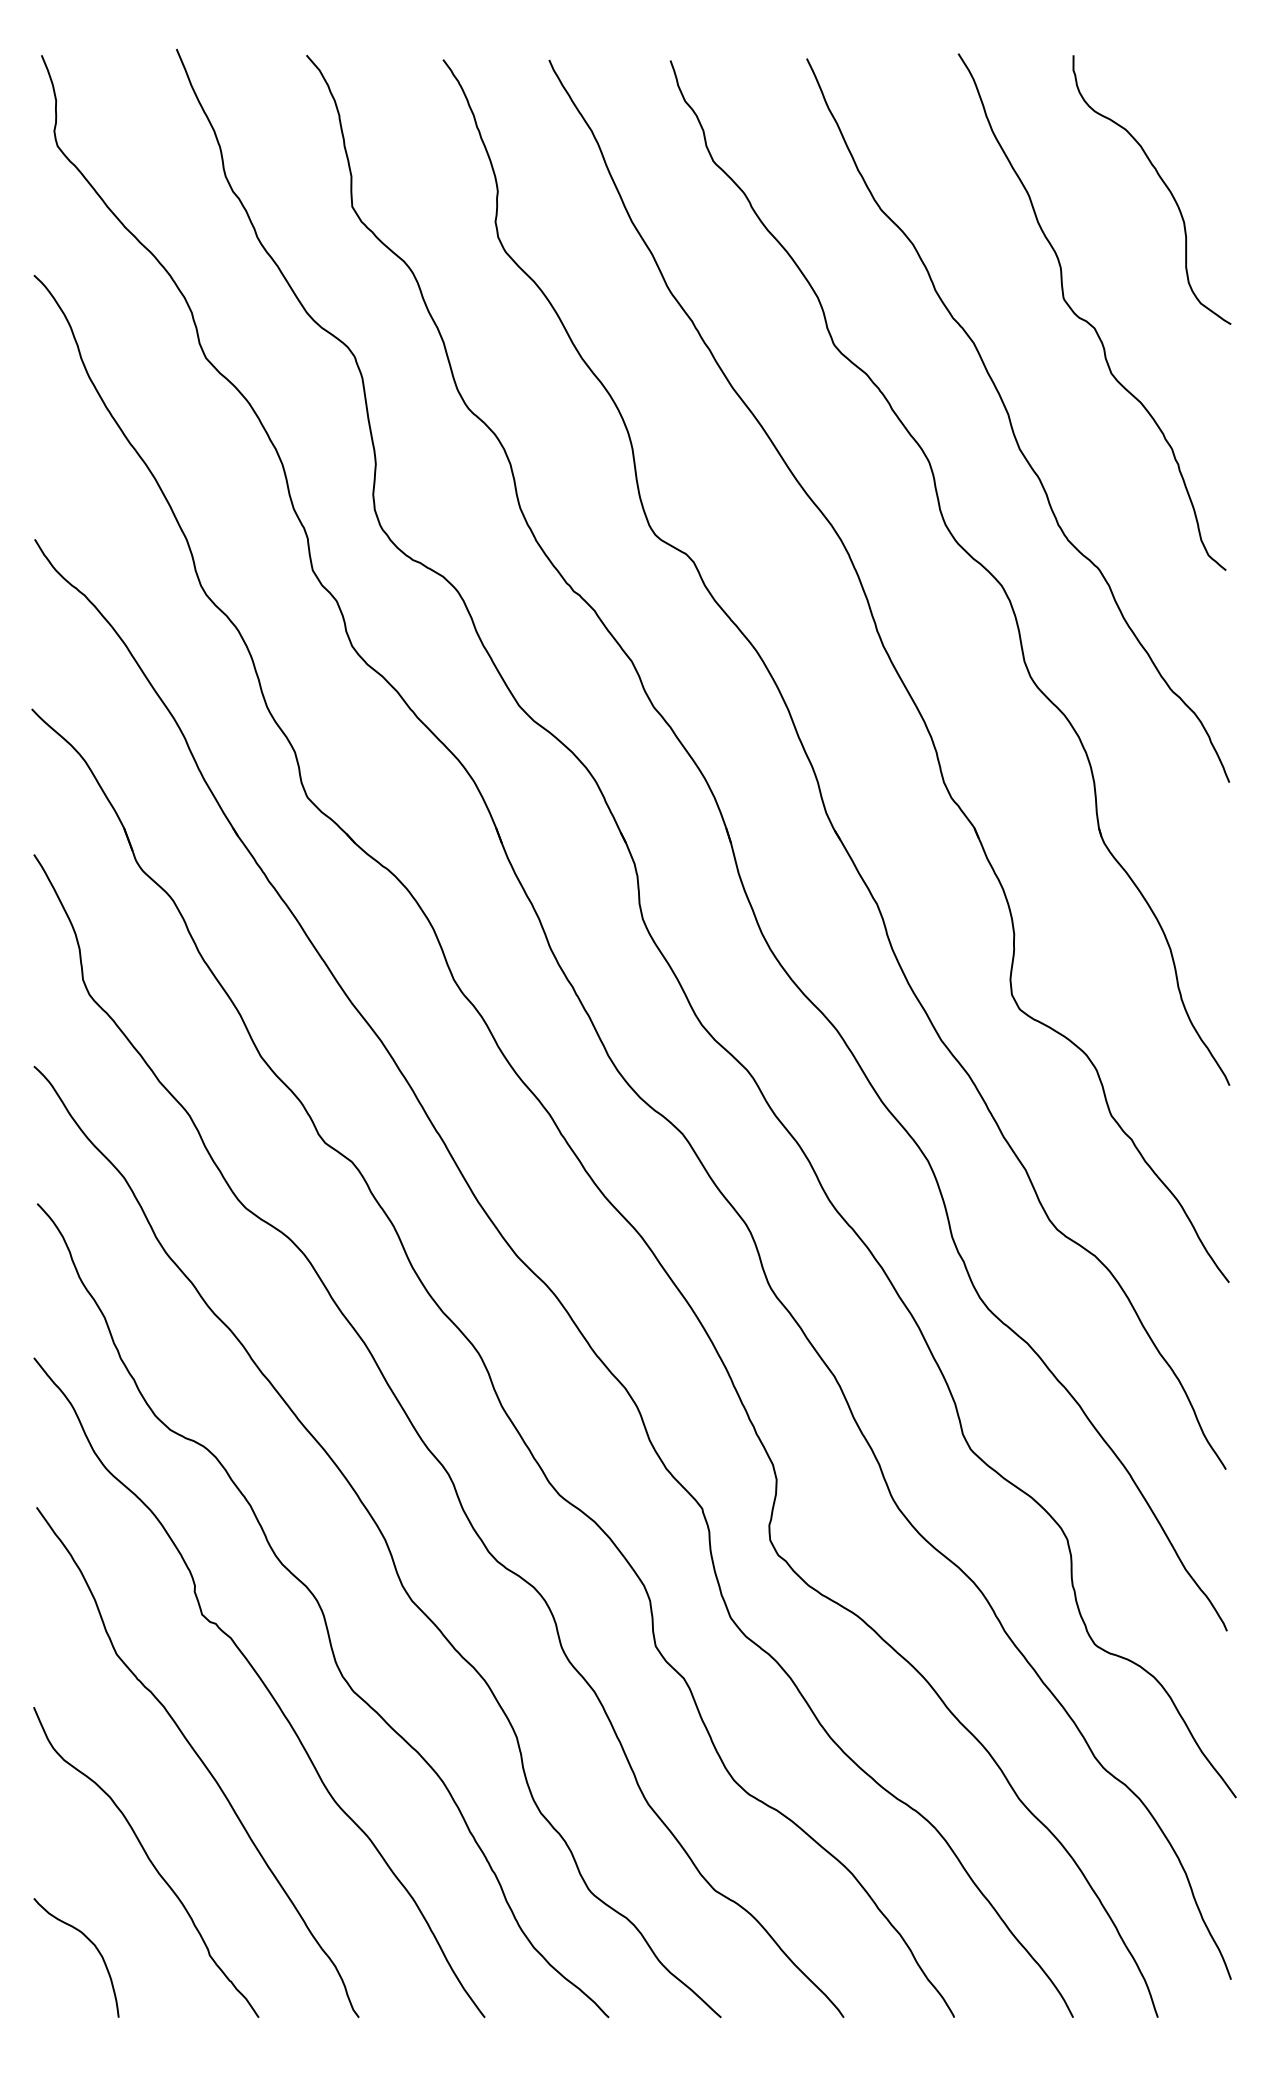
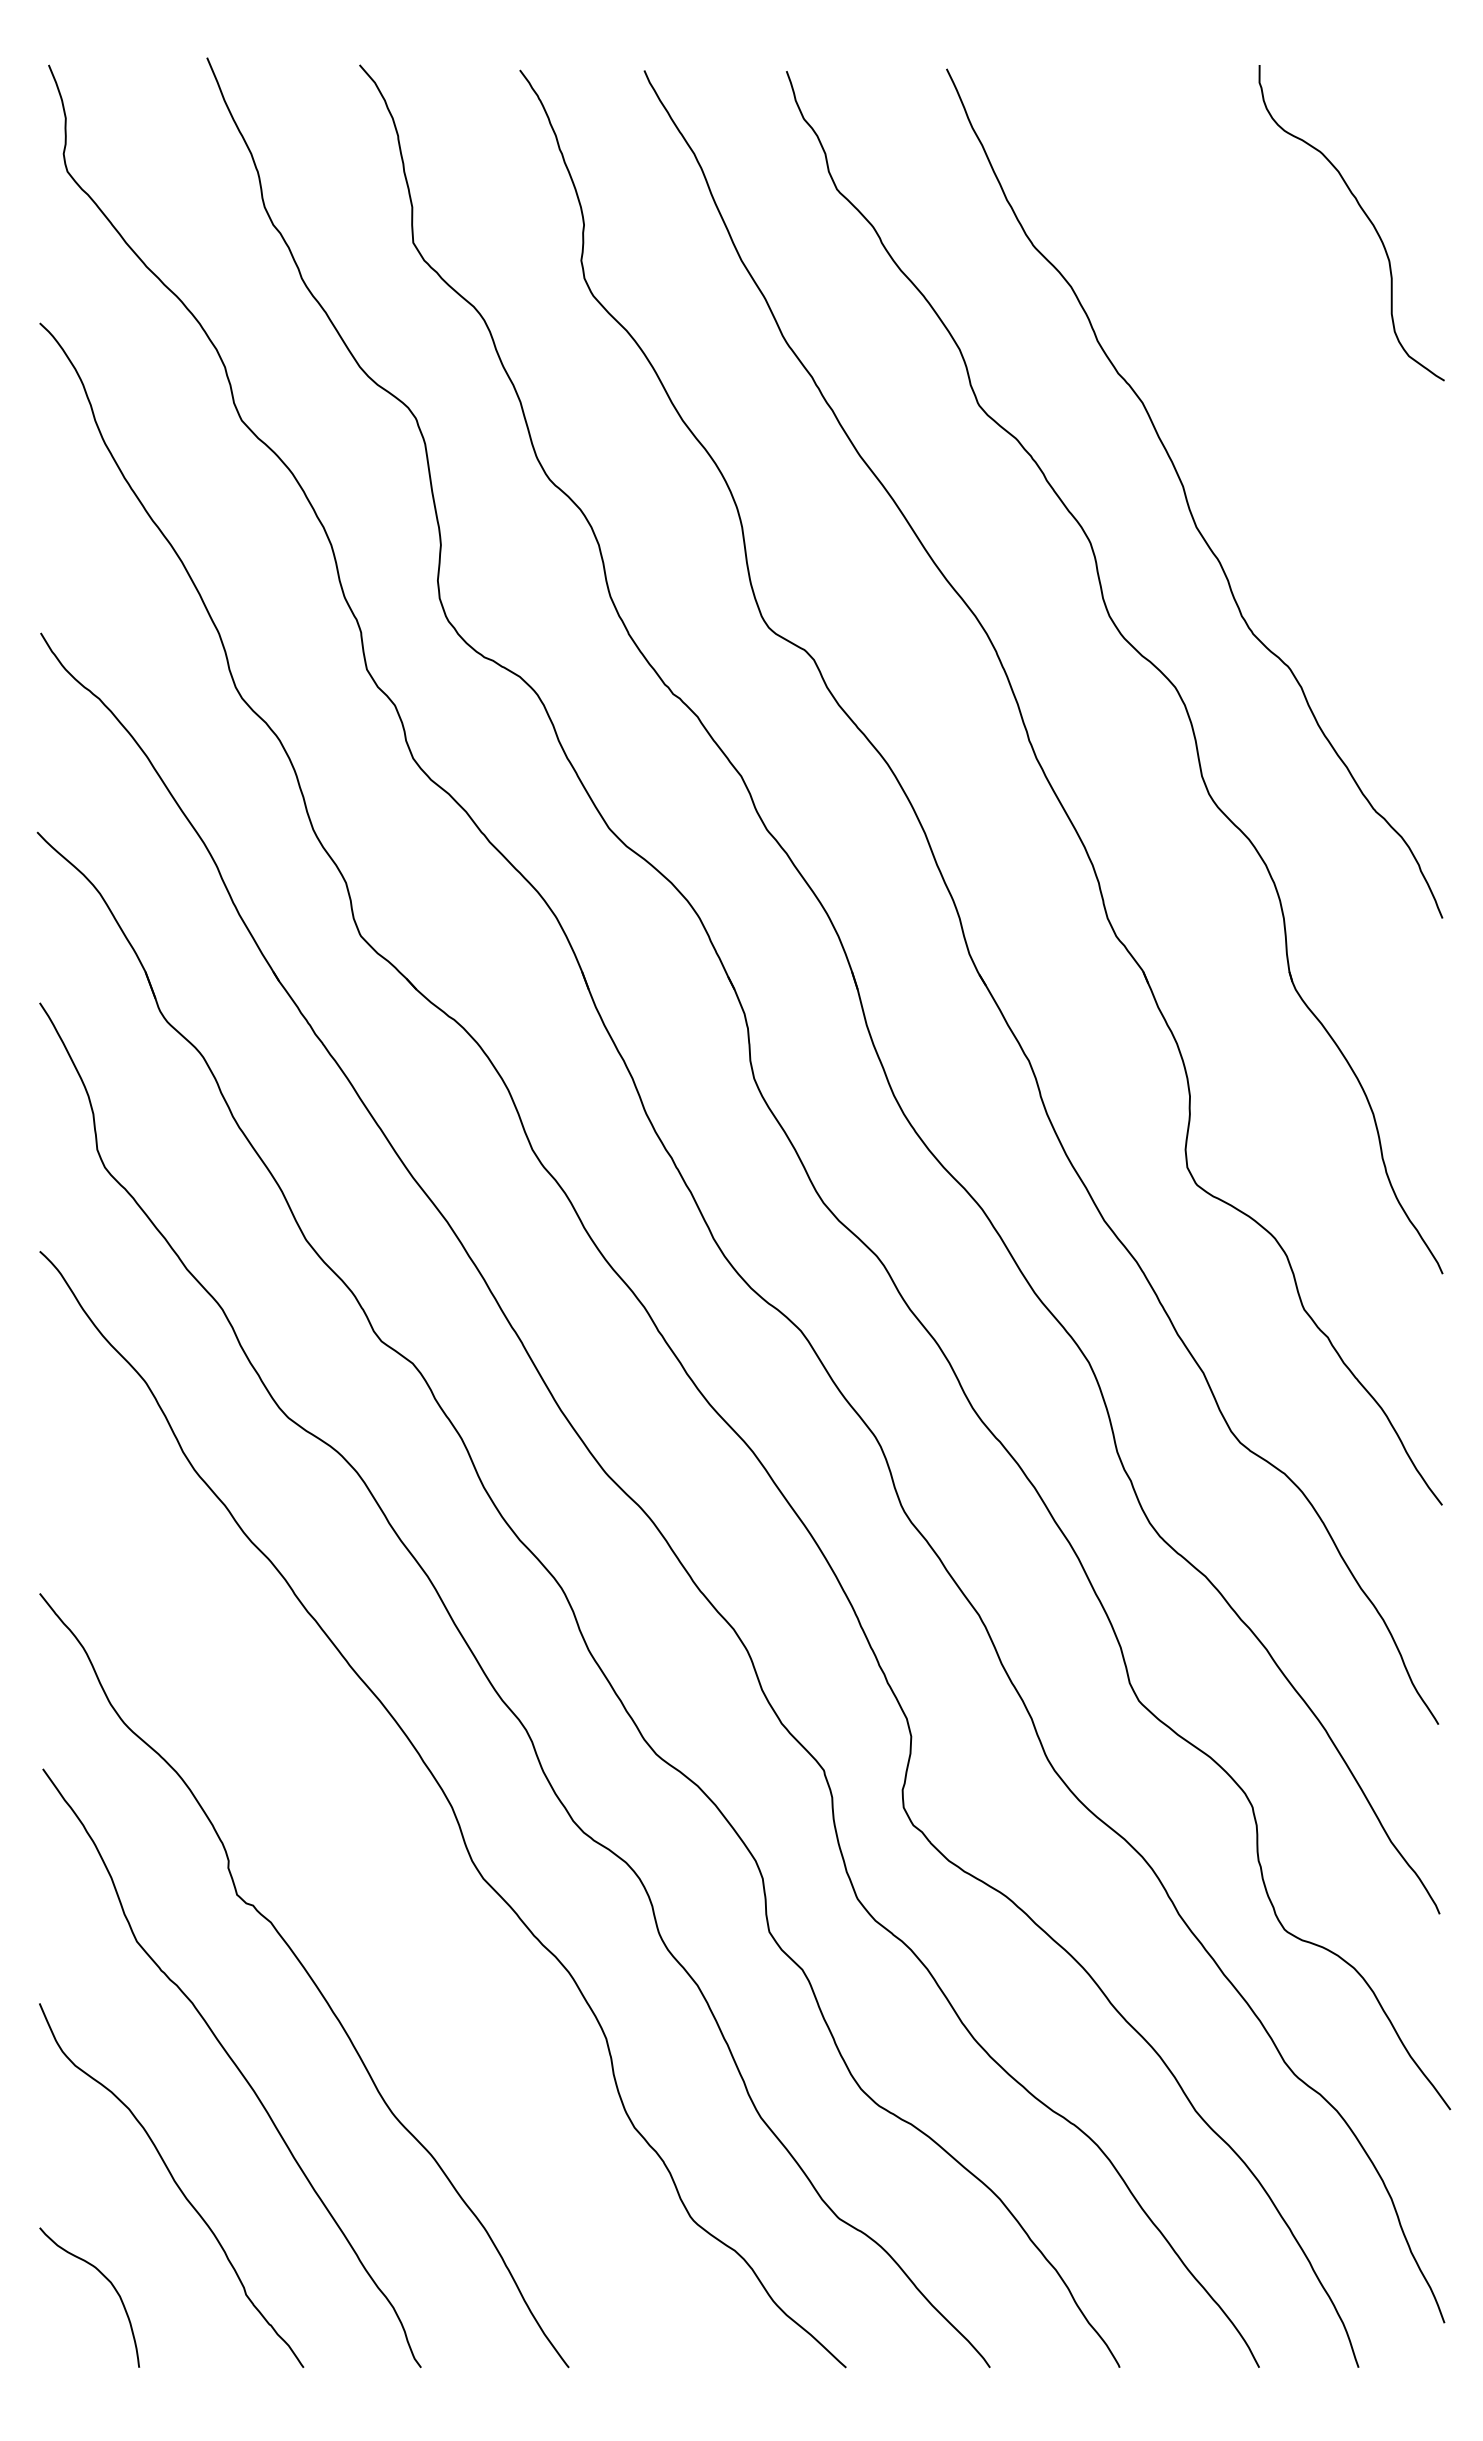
curve: (1087, 320) -> (1275, 376), removed
curve: (322, 1610) -> (378, 1890), removed

